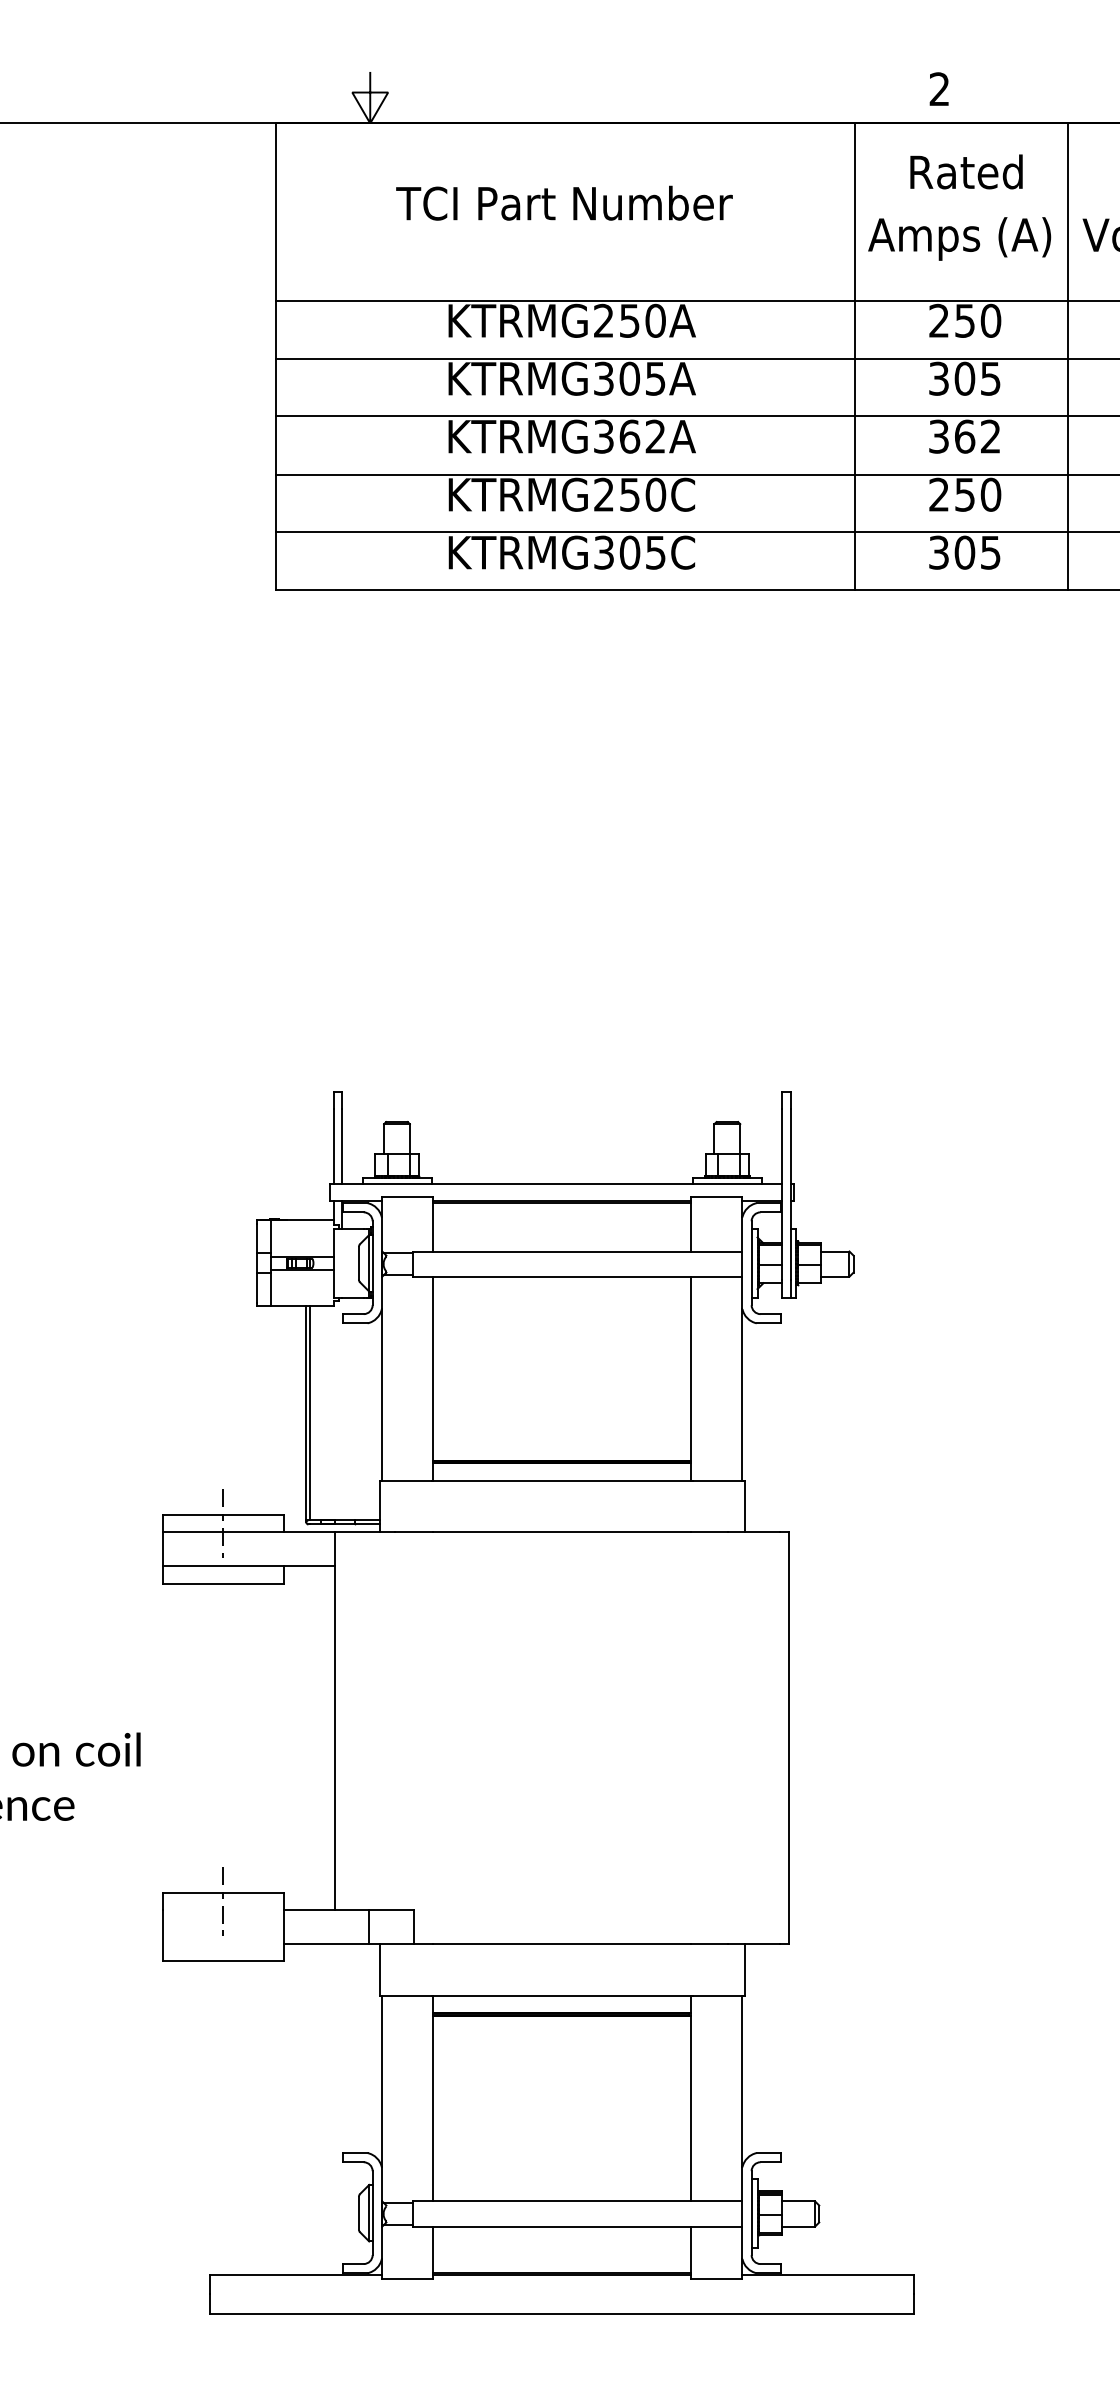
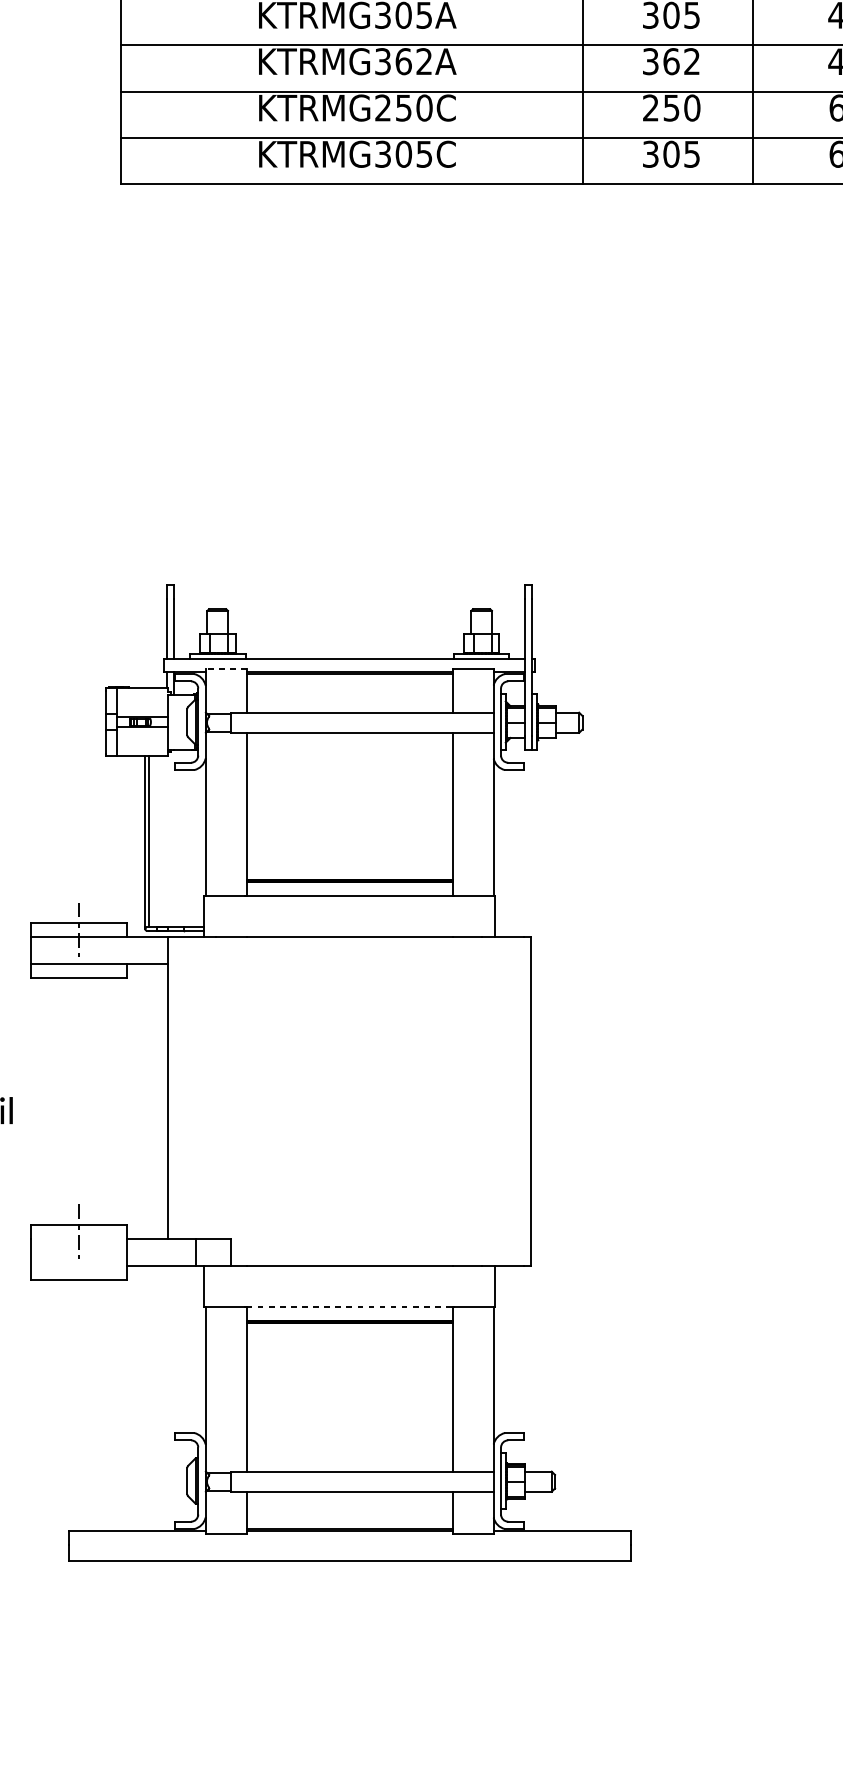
line: (407, 1197) -> (226, 669), solid -> dashed
line: (562, 1995) -> (349, 1307), solid -> dashed

